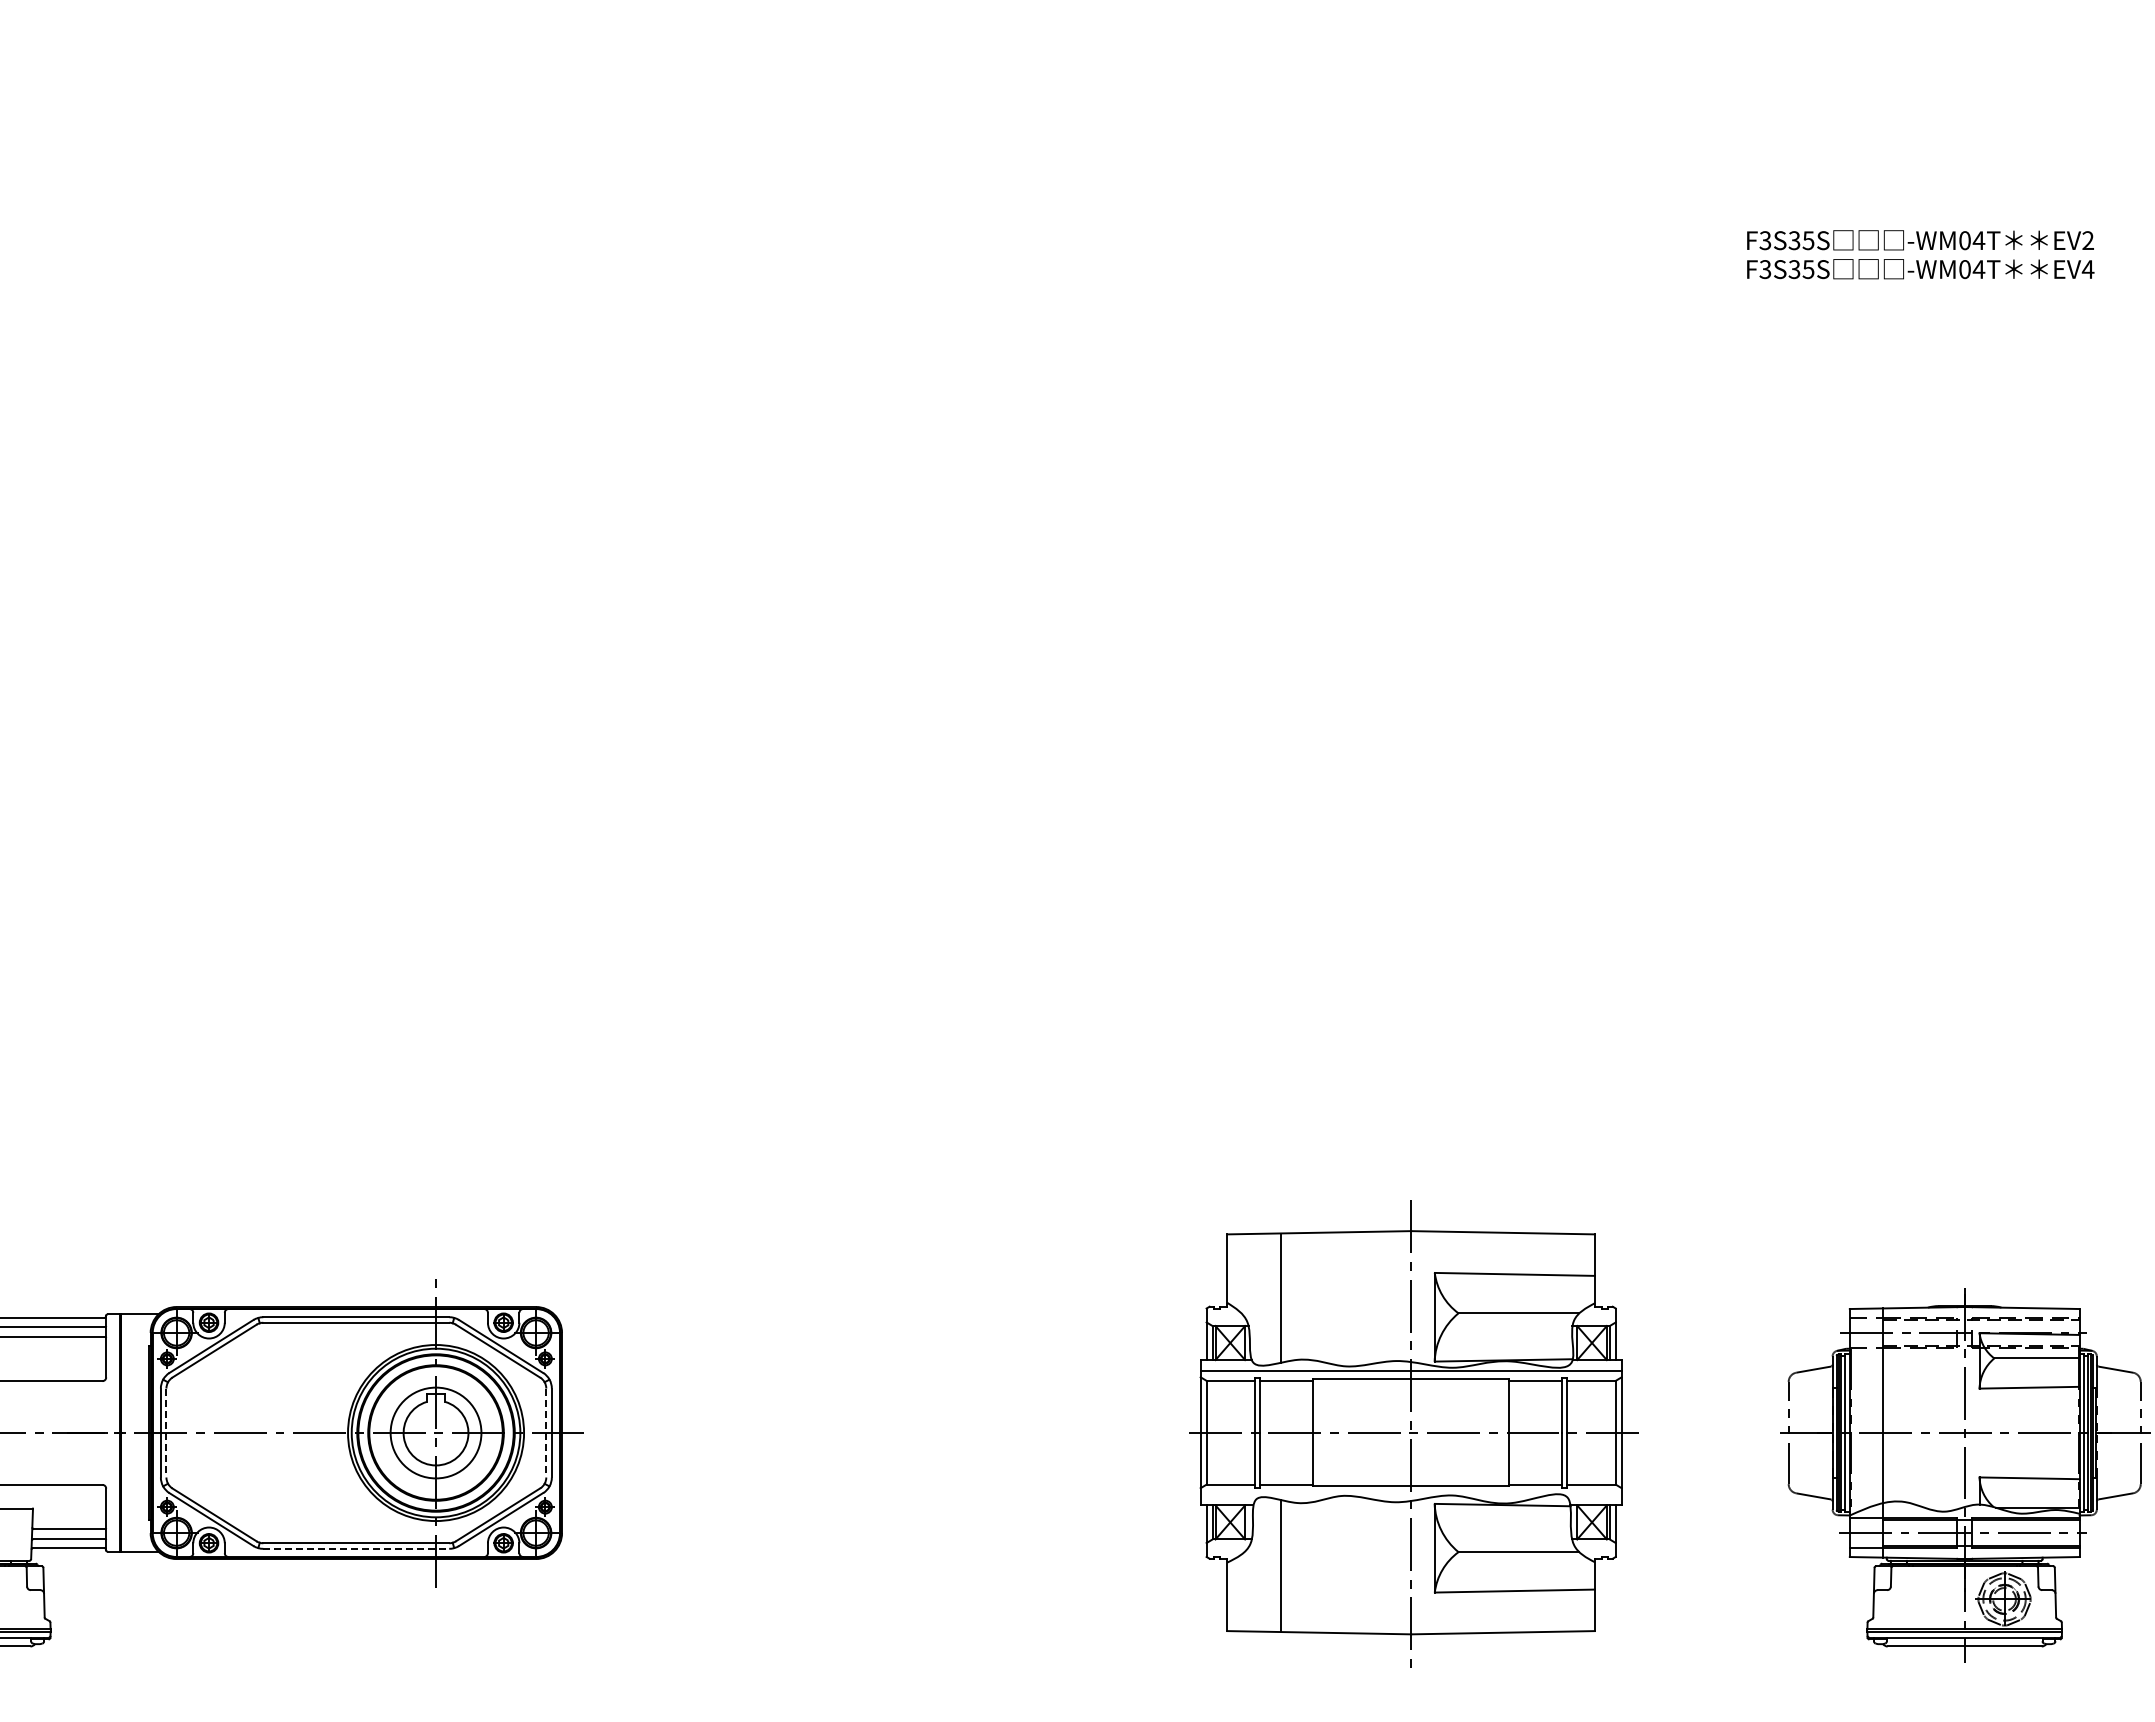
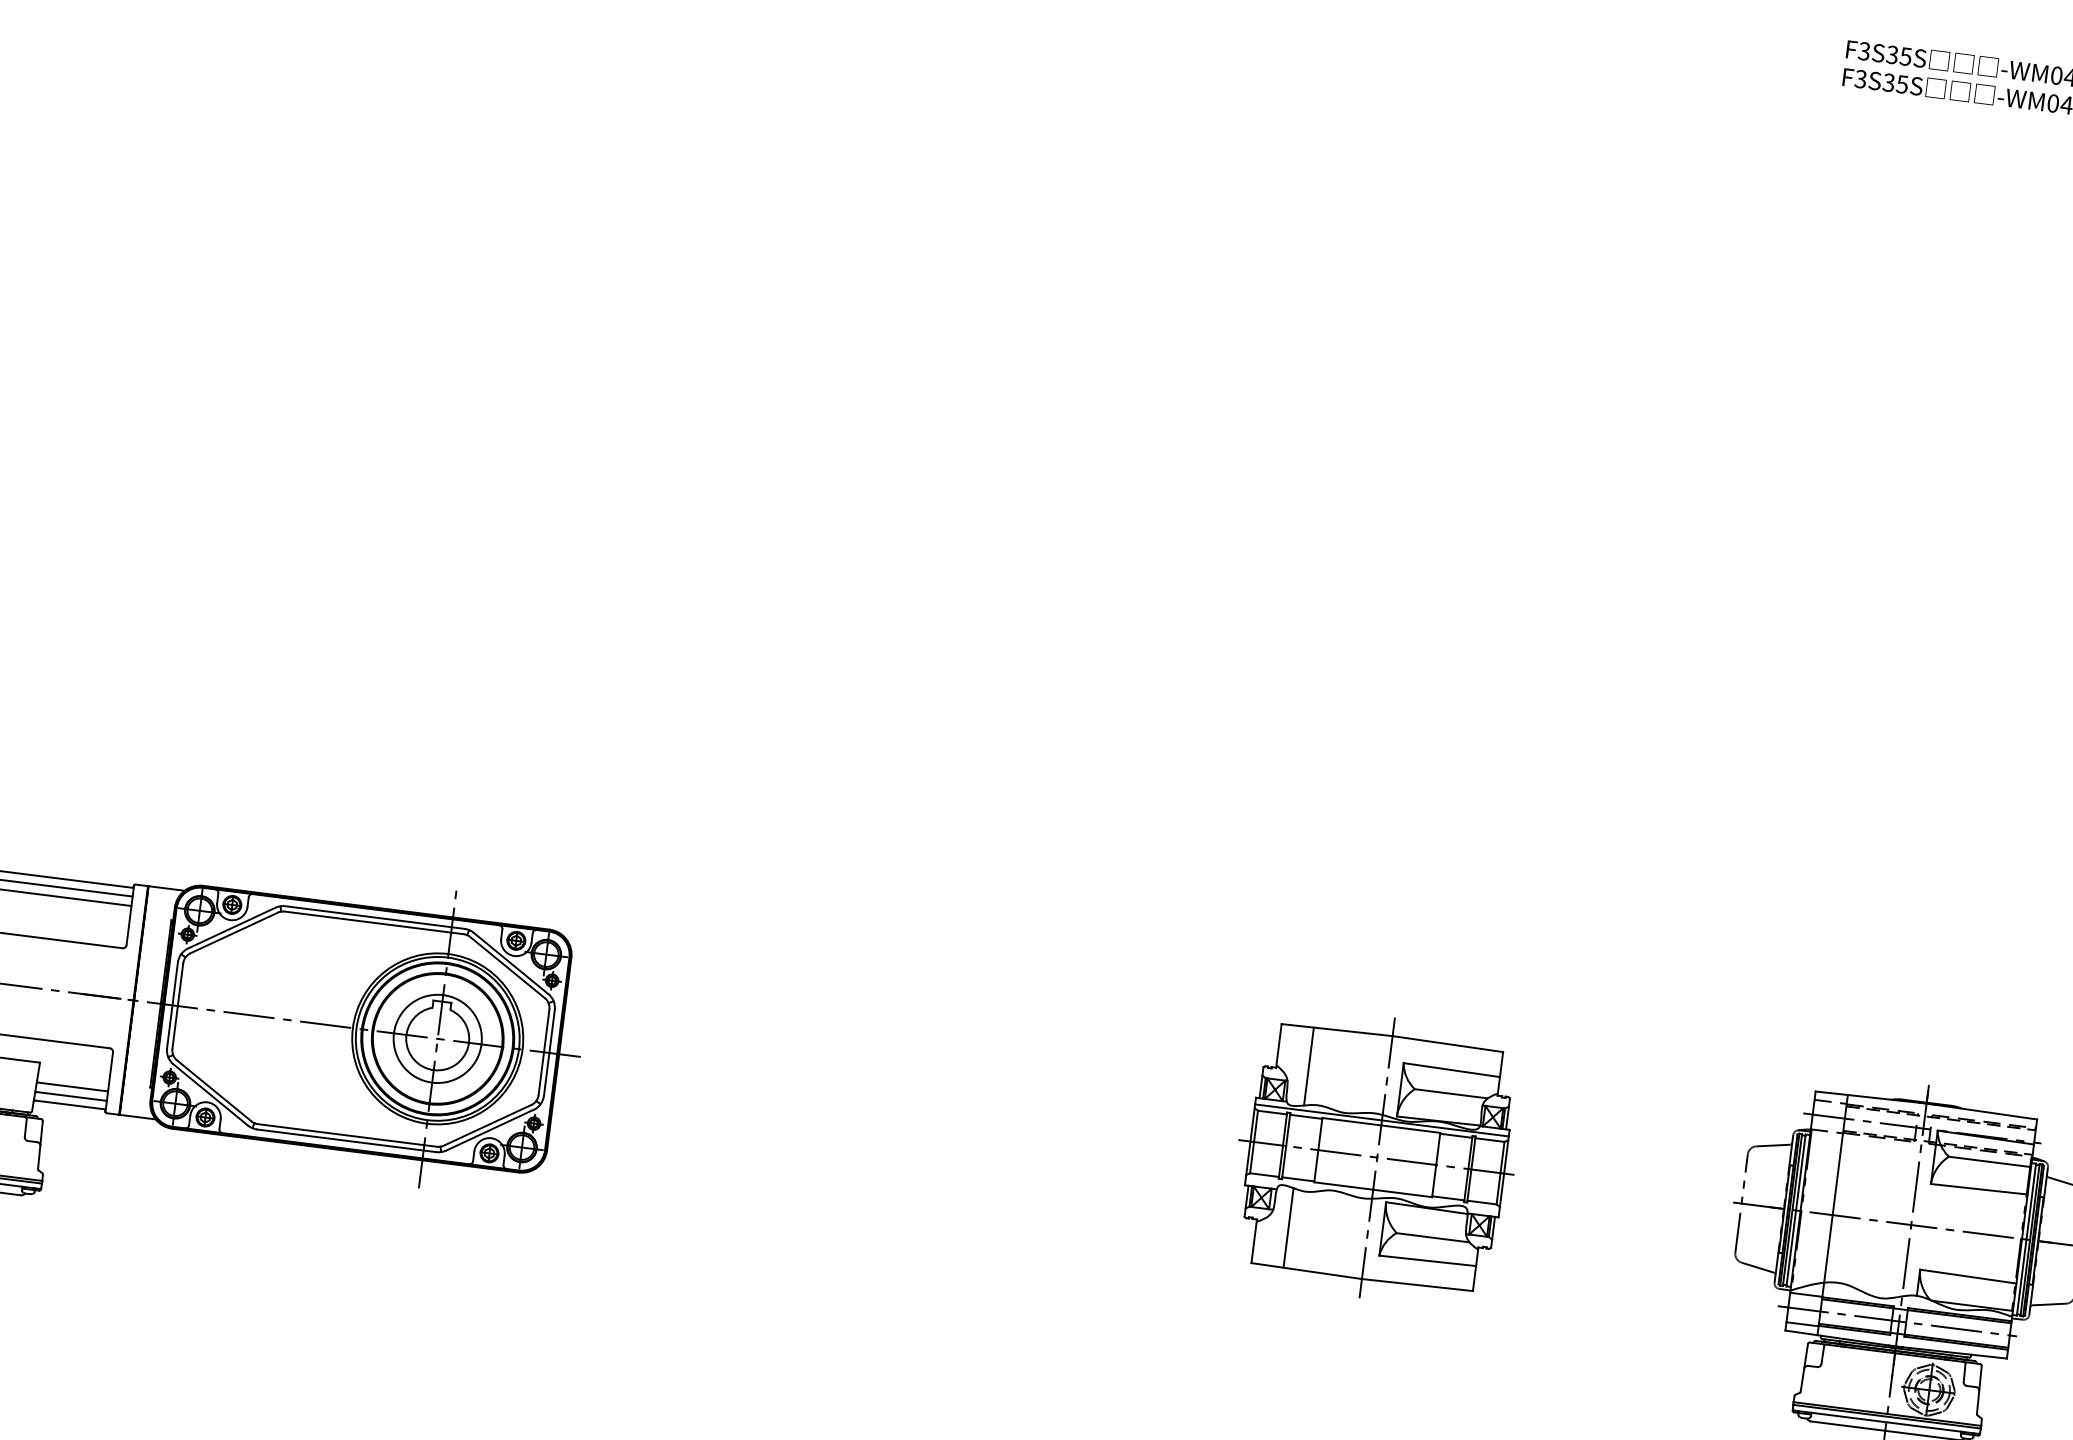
line: (166, 1433) -> (177, 1006), dashed -> solid
line: (546, 1433) -> (544, 1052), dashed -> solid
part: (1409, 1433) -> (1376, 1157), size x0.62
line: (356, 1548) -> (347, 1140), dashed -> solid

